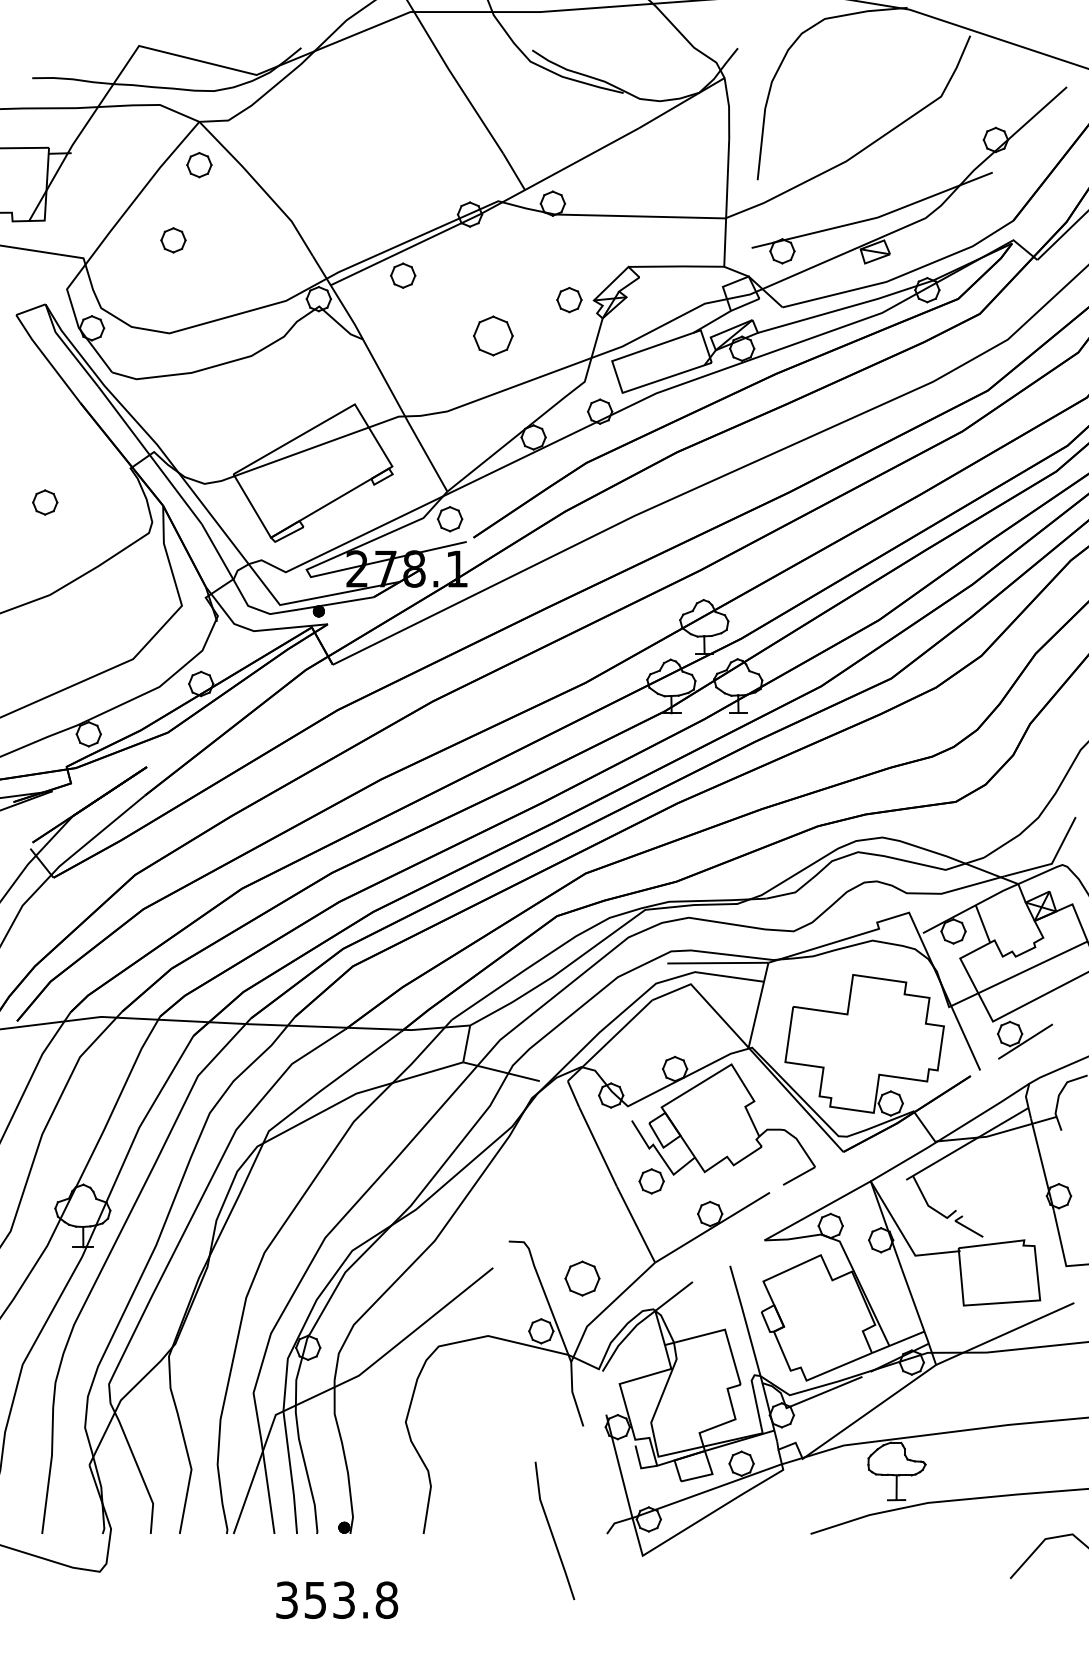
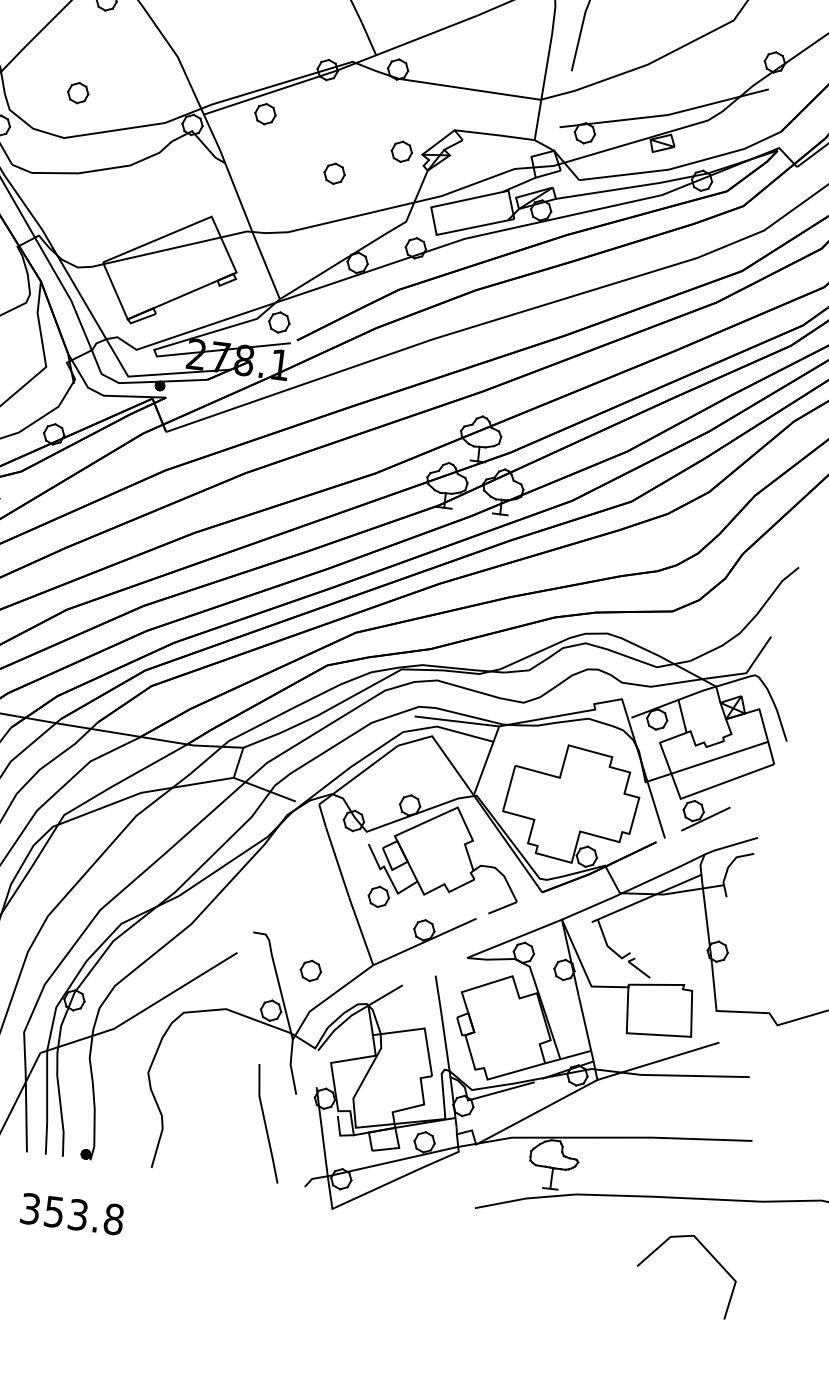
part: (173, 240) -> (78, 93), moved
part: (493, 335) -> (334, 173), size x0.62
part: (582, 1278) -> (310, 970), size x0.71
line: (552, 1531) -> (266, 1124), moved

